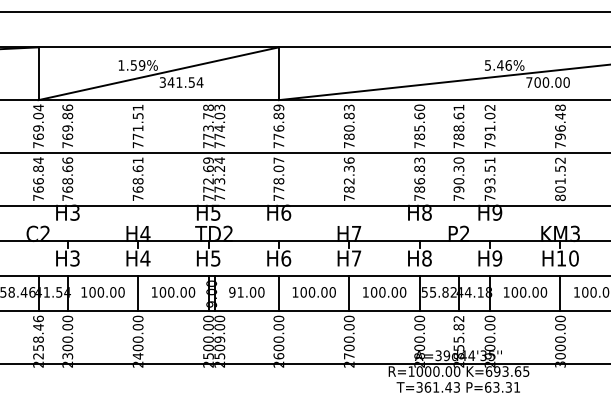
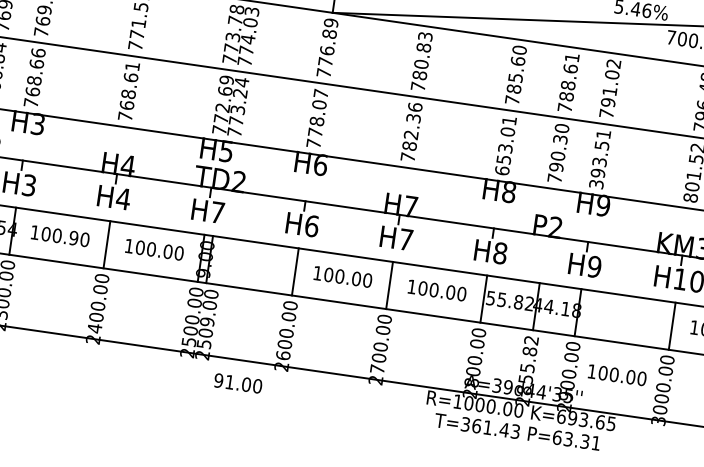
text: (419, 179) -> (505, 146), 786.83 -> 653.01
text: (489, 197) -> (595, 183), 793.51 -> 393.51
text: (215, 258) -> (217, 212), H5 -> H7
text: (113, 292) -> (74, 238), 100.00 -> 100.90
text: (246, 292) -> (237, 383), moved
text: (525, 292) -> (617, 375), moved

